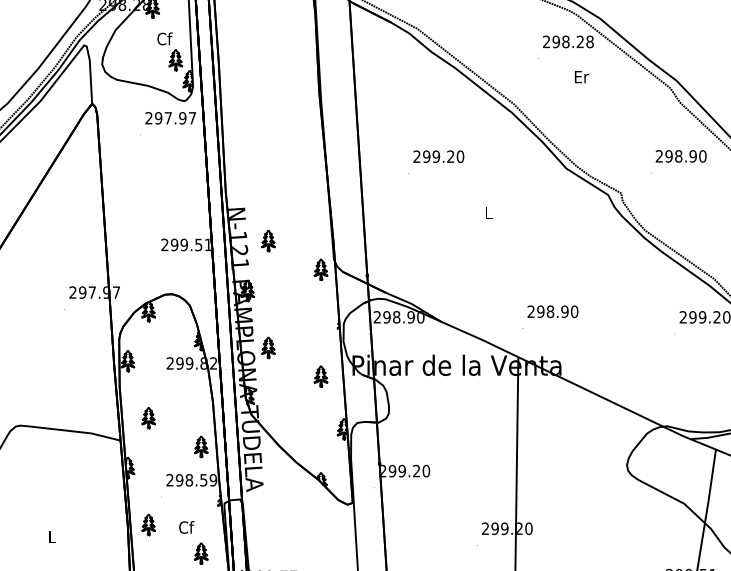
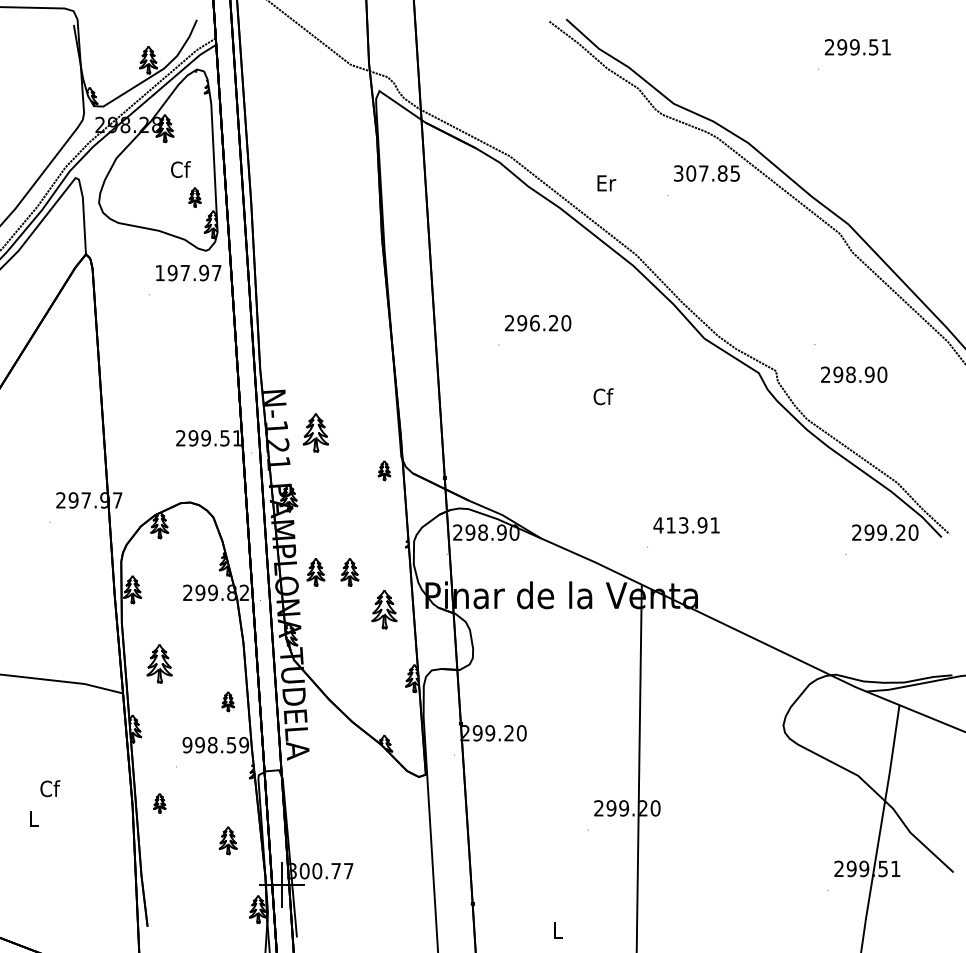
text: (568, 41) -> (707, 173), 298.28 -> 307.85
part: (175, 60) -> (194, 197), size x0.7
text: (581, 77) -> (606, 183), moved
text: (148, 117) -> (159, 272), 297.97 -> 197.97
text: (436, 156) -> (534, 323), 299.20 -> 296.20
text: (681, 156) -> (854, 374), moved
text: (489, 212) -> (603, 396), L -> Cf
part: (268, 240) -> (315, 432), size x1.4
part: (321, 269) -> (384, 470), size x0.7
text: (552, 311) -> (686, 525), 298.90 -> 413.91
part: (294, 347) -> (349, 572), added
part: (321, 376) -> (384, 609), size x1.4
part: (148, 417) -> (159, 663), size x1.4
part: (200, 446) -> (227, 701), size x0.7
text: (170, 480) -> (187, 745), 298.59 -> 998.59
part: (148, 525) -> (159, 803), size x0.7
text: (186, 527) -> (50, 788), moved

